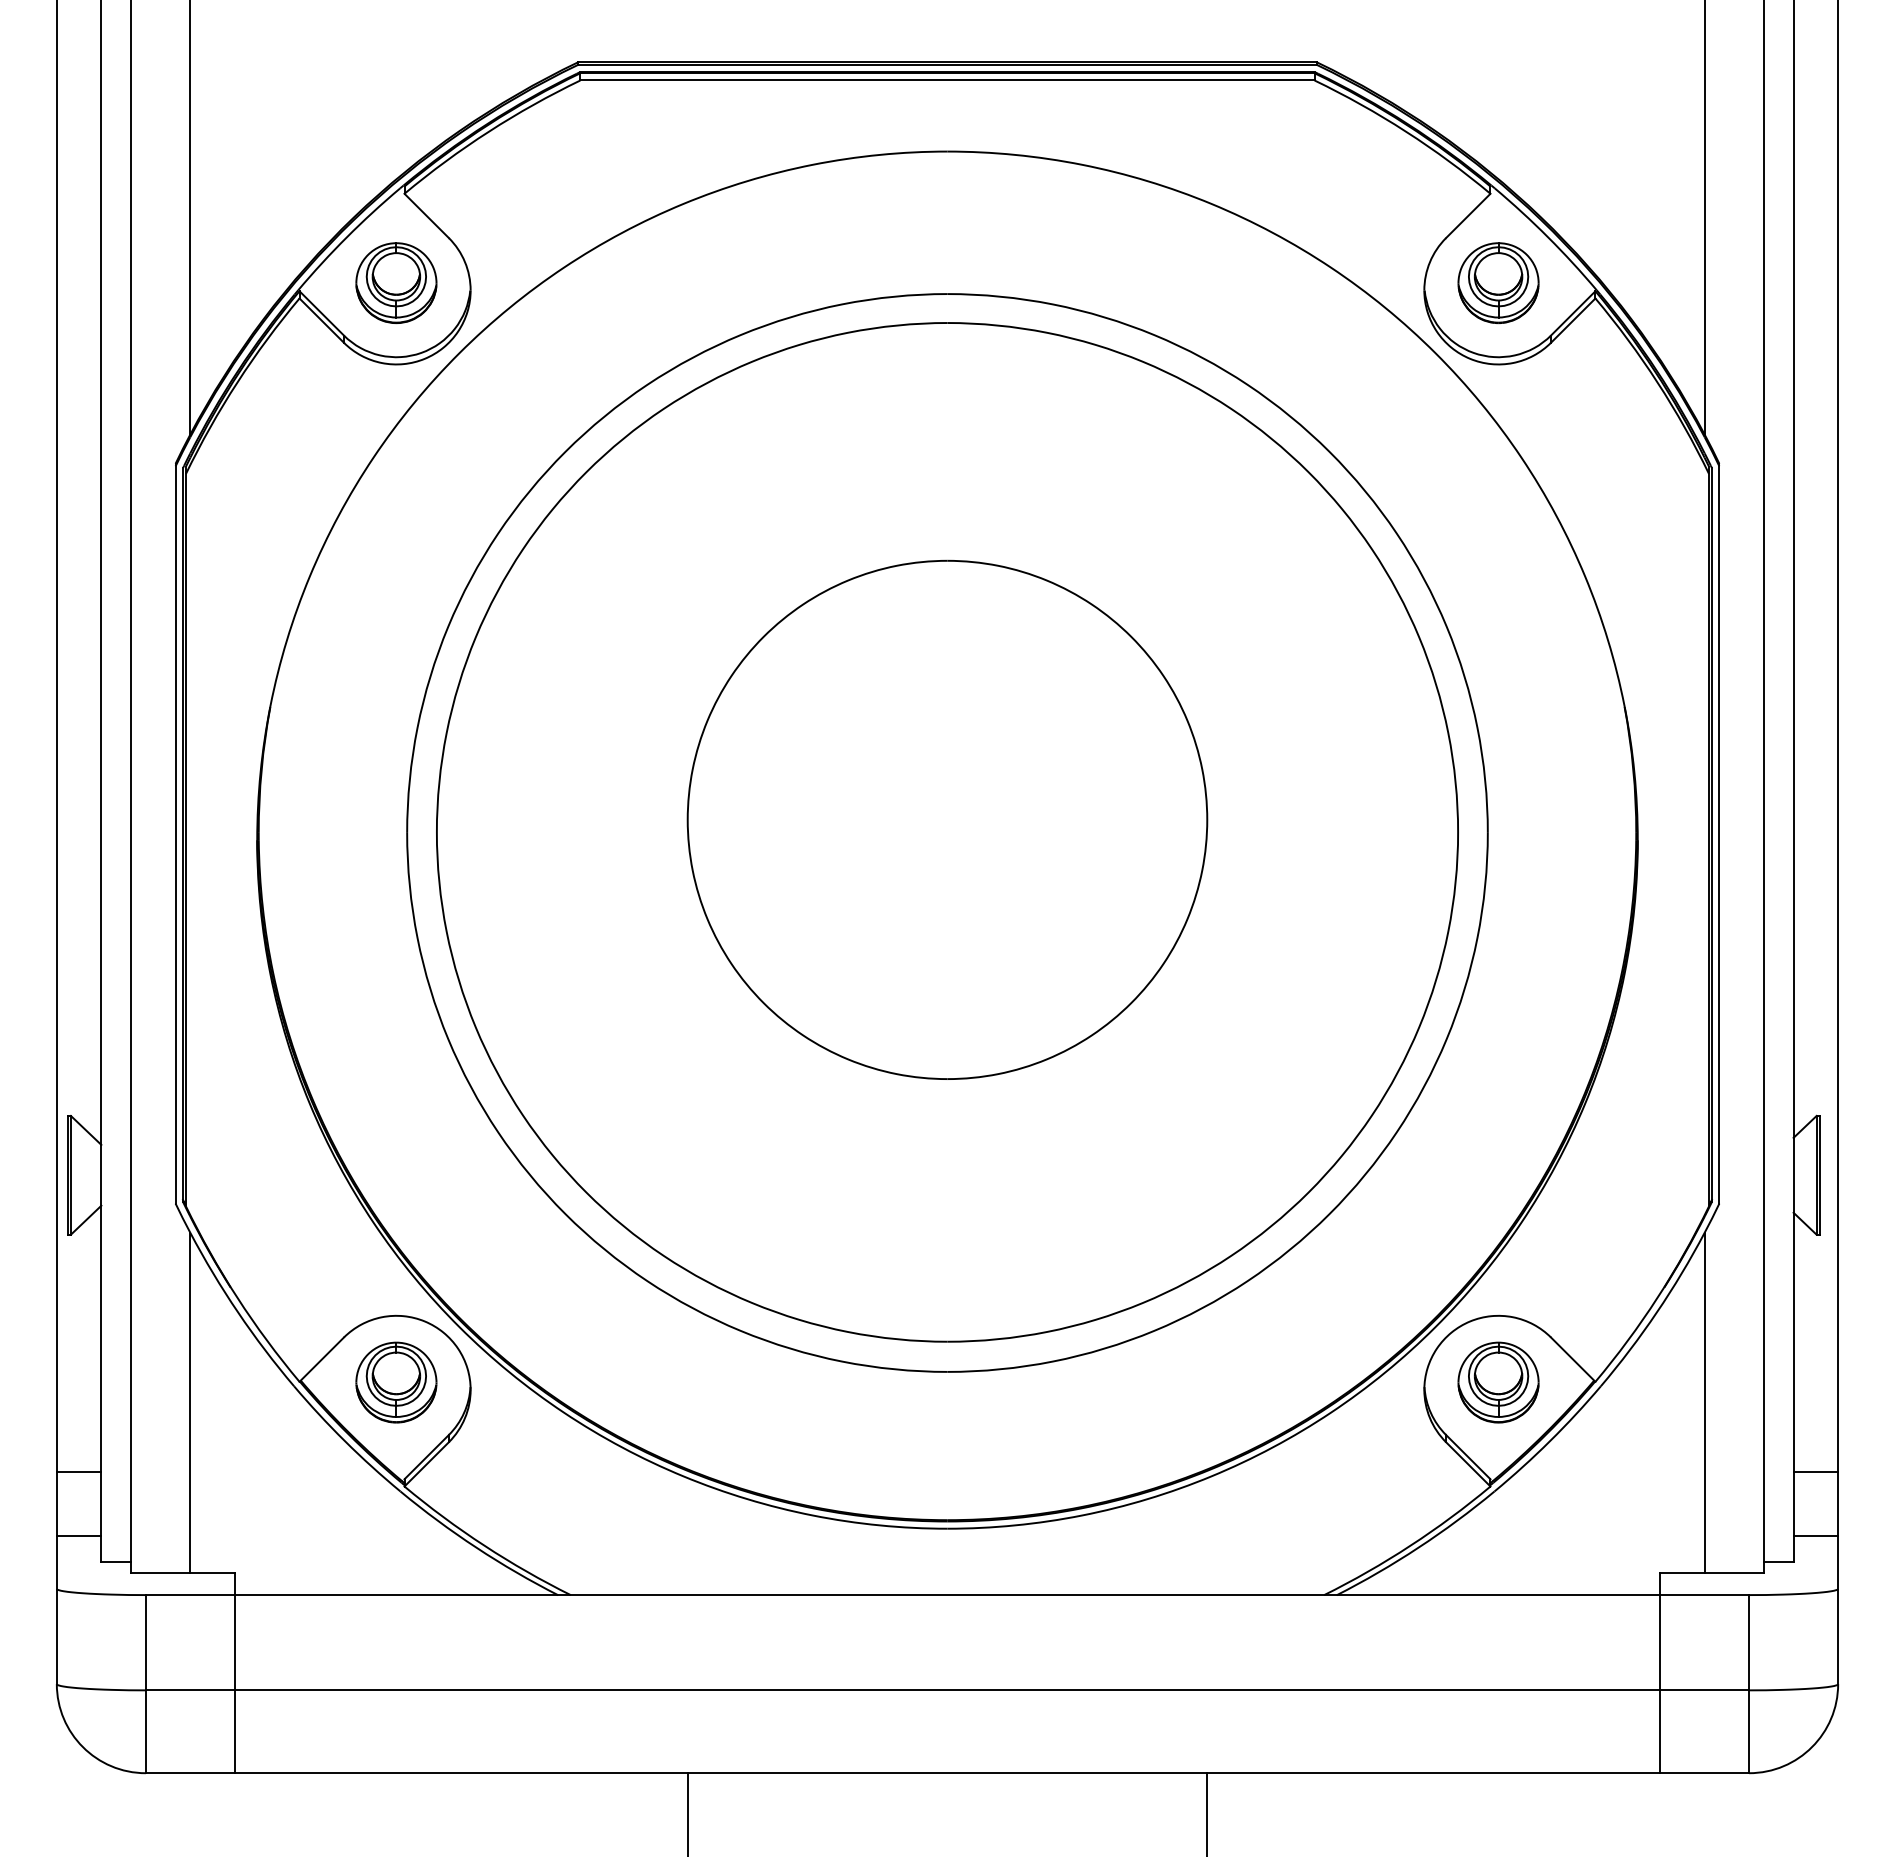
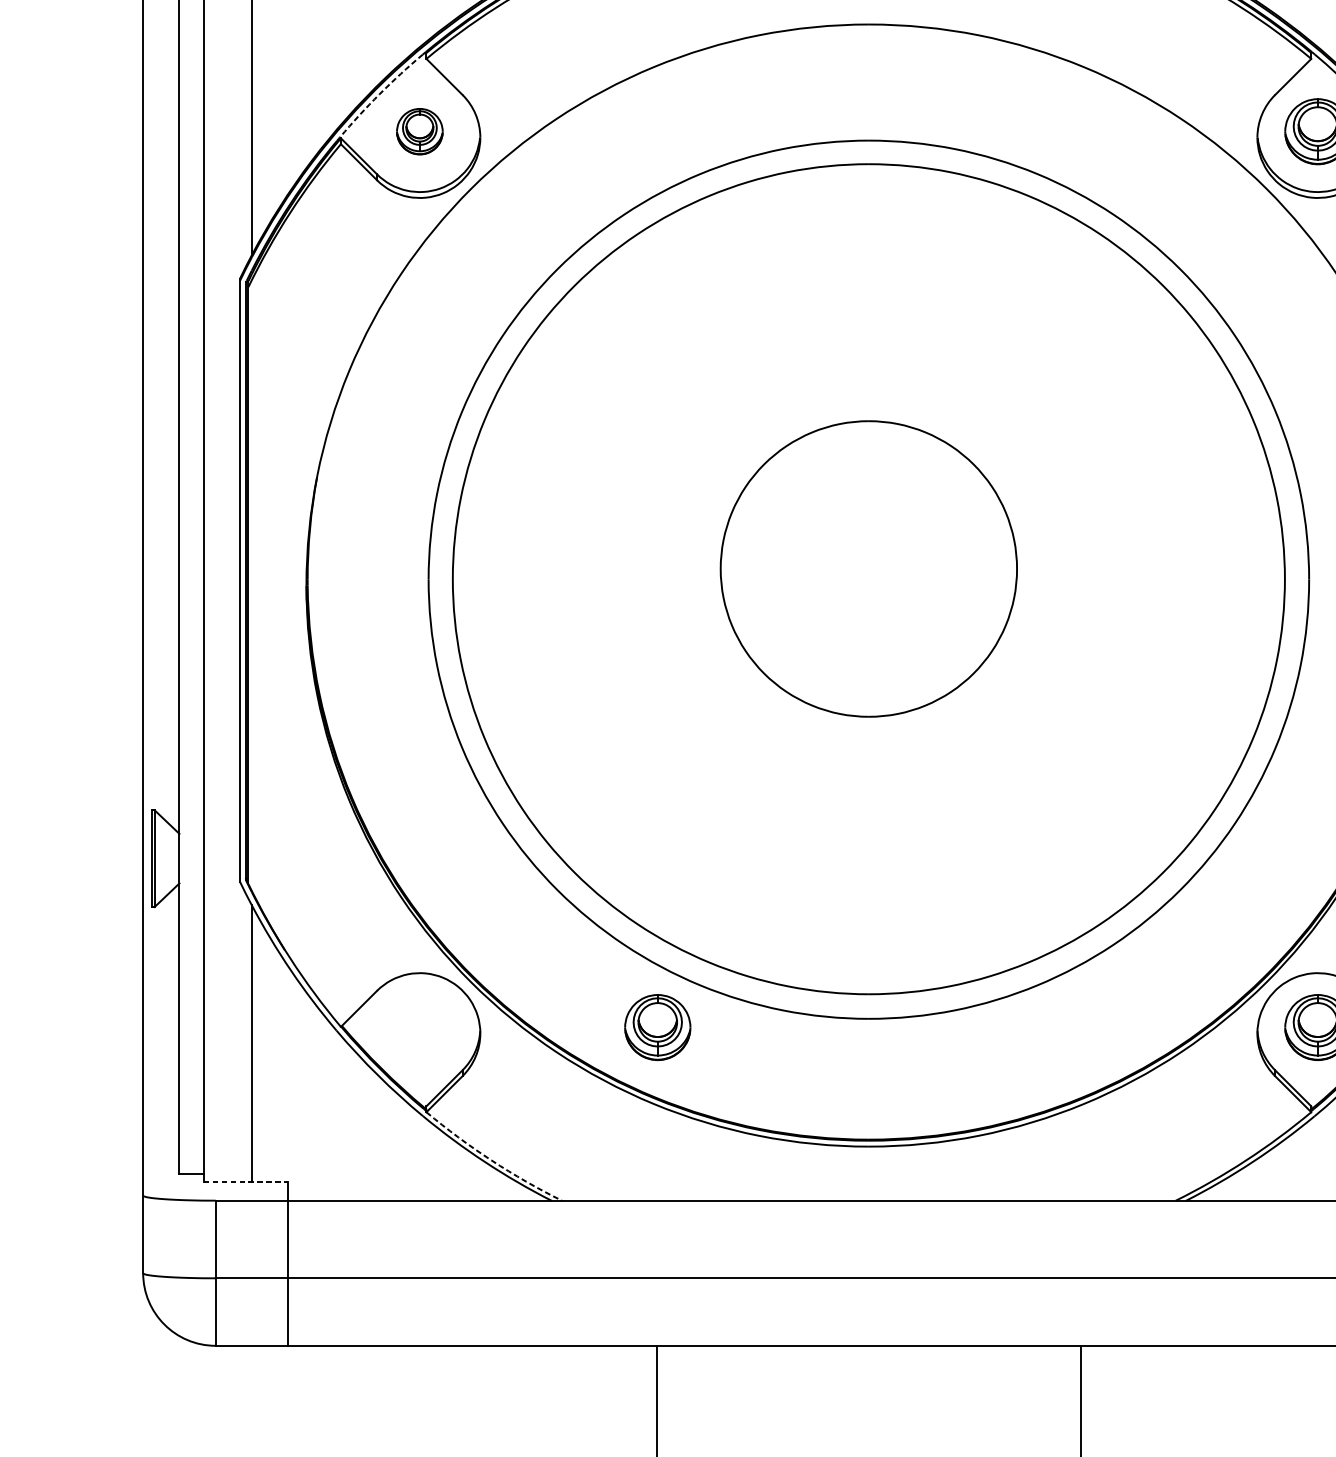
arc: (347, 237) -> (380, 94), solid -> dashed
part: (396, 282) -> (419, 131), size x0.7
part: (947, 819) -> (868, 568), size x0.7
part: (396, 1382) -> (657, 1027), moved
line: (78, 1472) -> (160, 1100), removed
line: (78, 1535) -> (160, 1152), removed
arc: (484, 1545) -> (491, 1160), solid -> dashed
line: (183, 1572) -> (246, 1182), solid -> dashed

